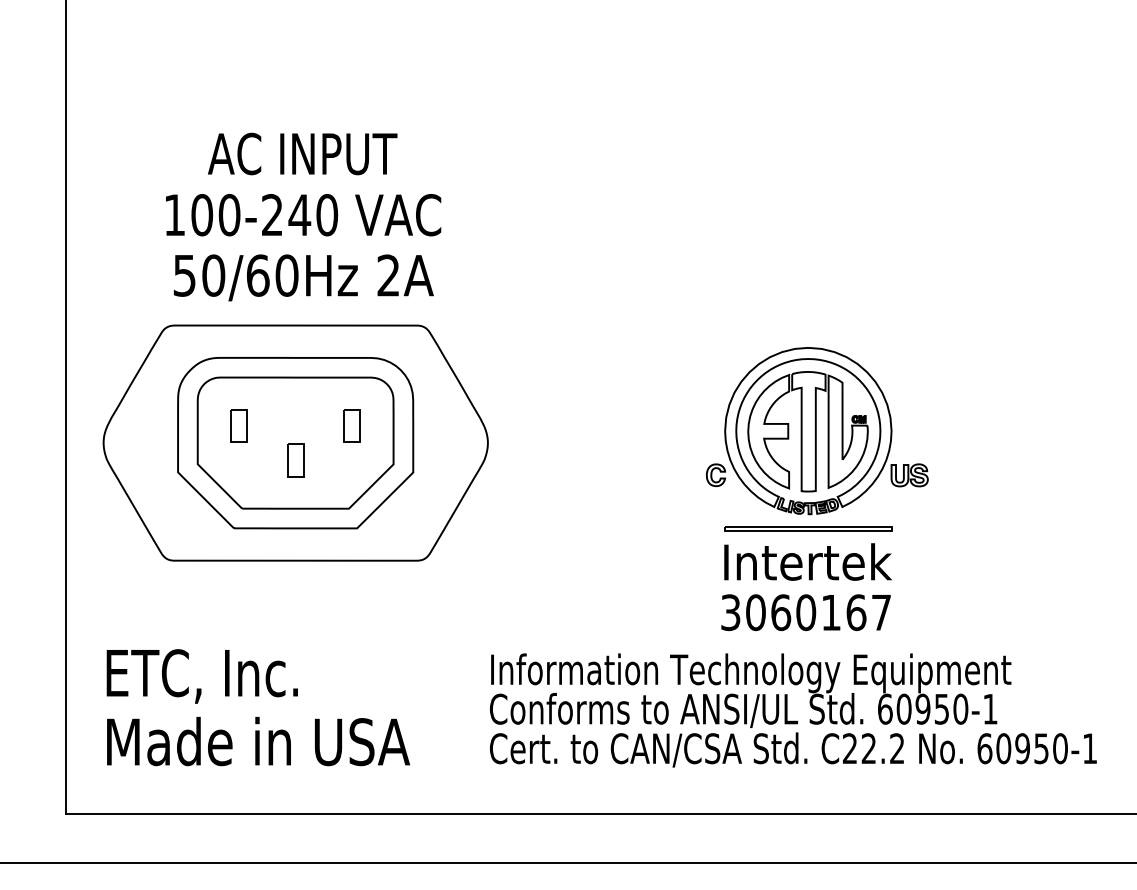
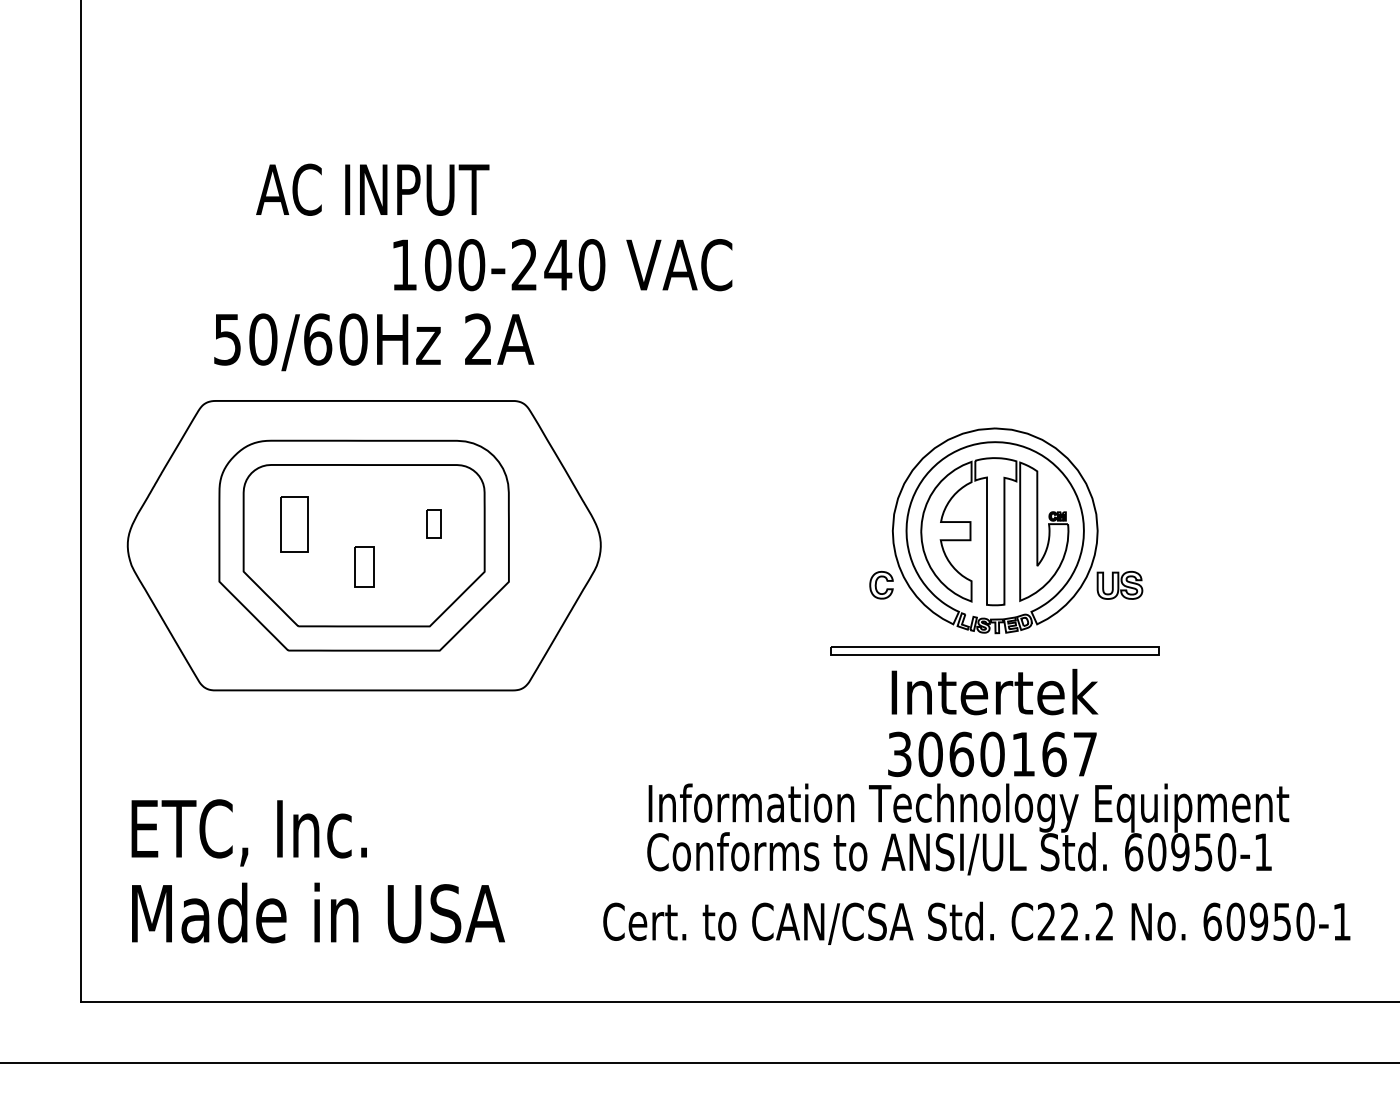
text: (303, 215) -> (562, 265), moved
part: (239, 425) -> (294, 523), size x1.4
part: (351, 425) -> (433, 523), size x0.7
part: (808, 529) -> (995, 651), size x1.6
text: (750, 690) -> (968, 829), moved

